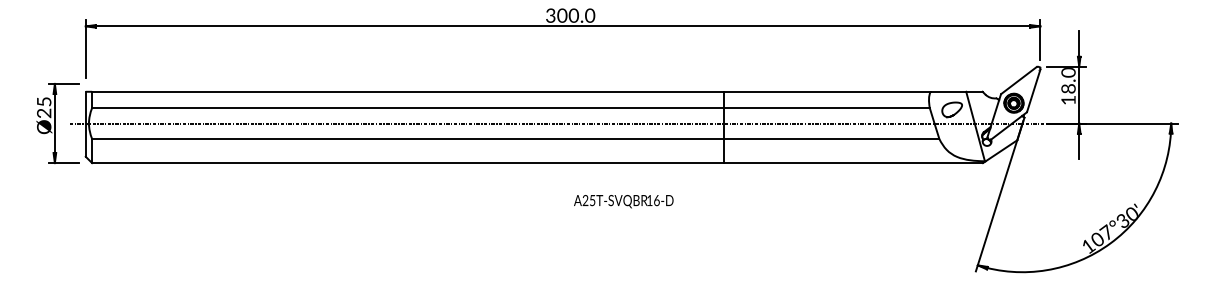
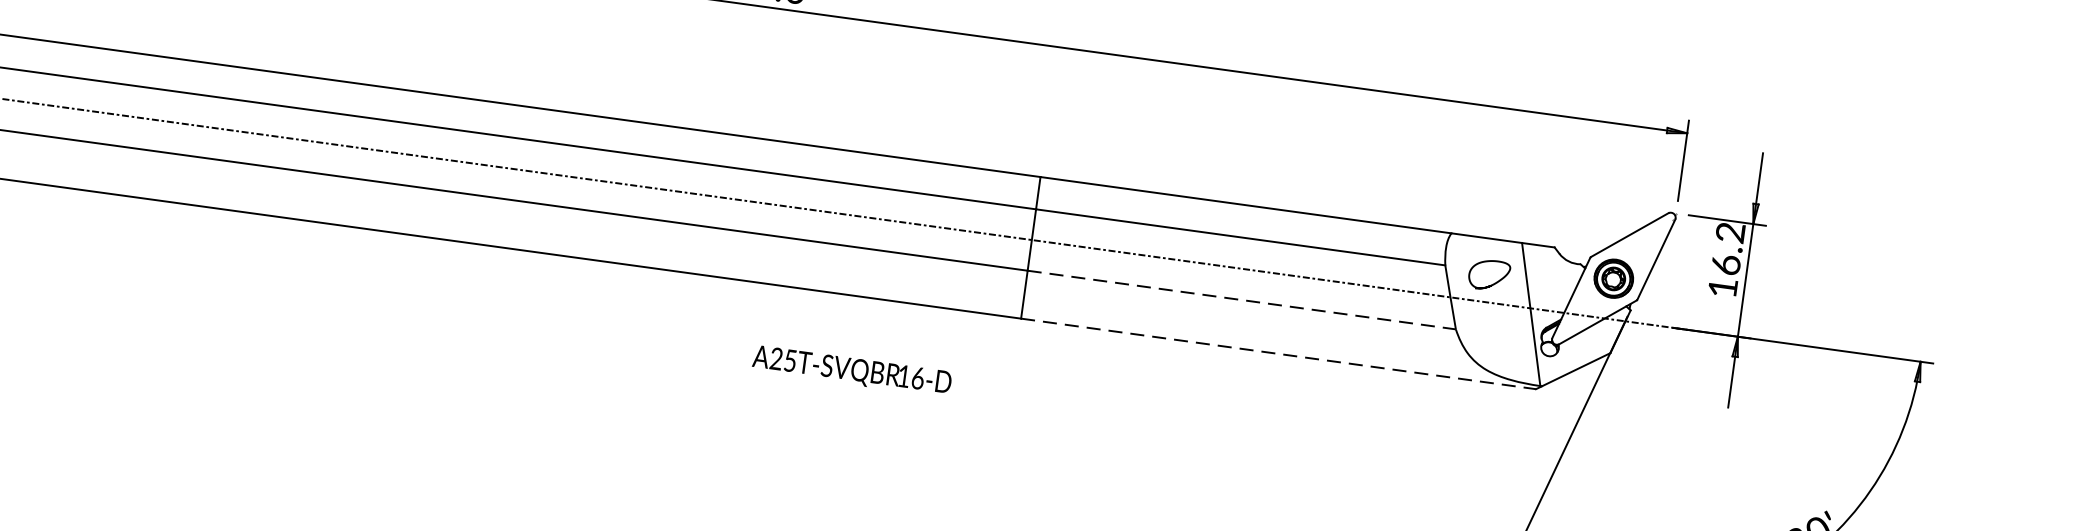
text: (1068, 80) -> (1728, 248), 18.0 -> 16.2
line: (831, 138) -> (1241, 299), solid -> dashed
line: (853, 163) -> (1278, 354), solid -> dashed
text: (623, 201) -> (851, 371), moved

